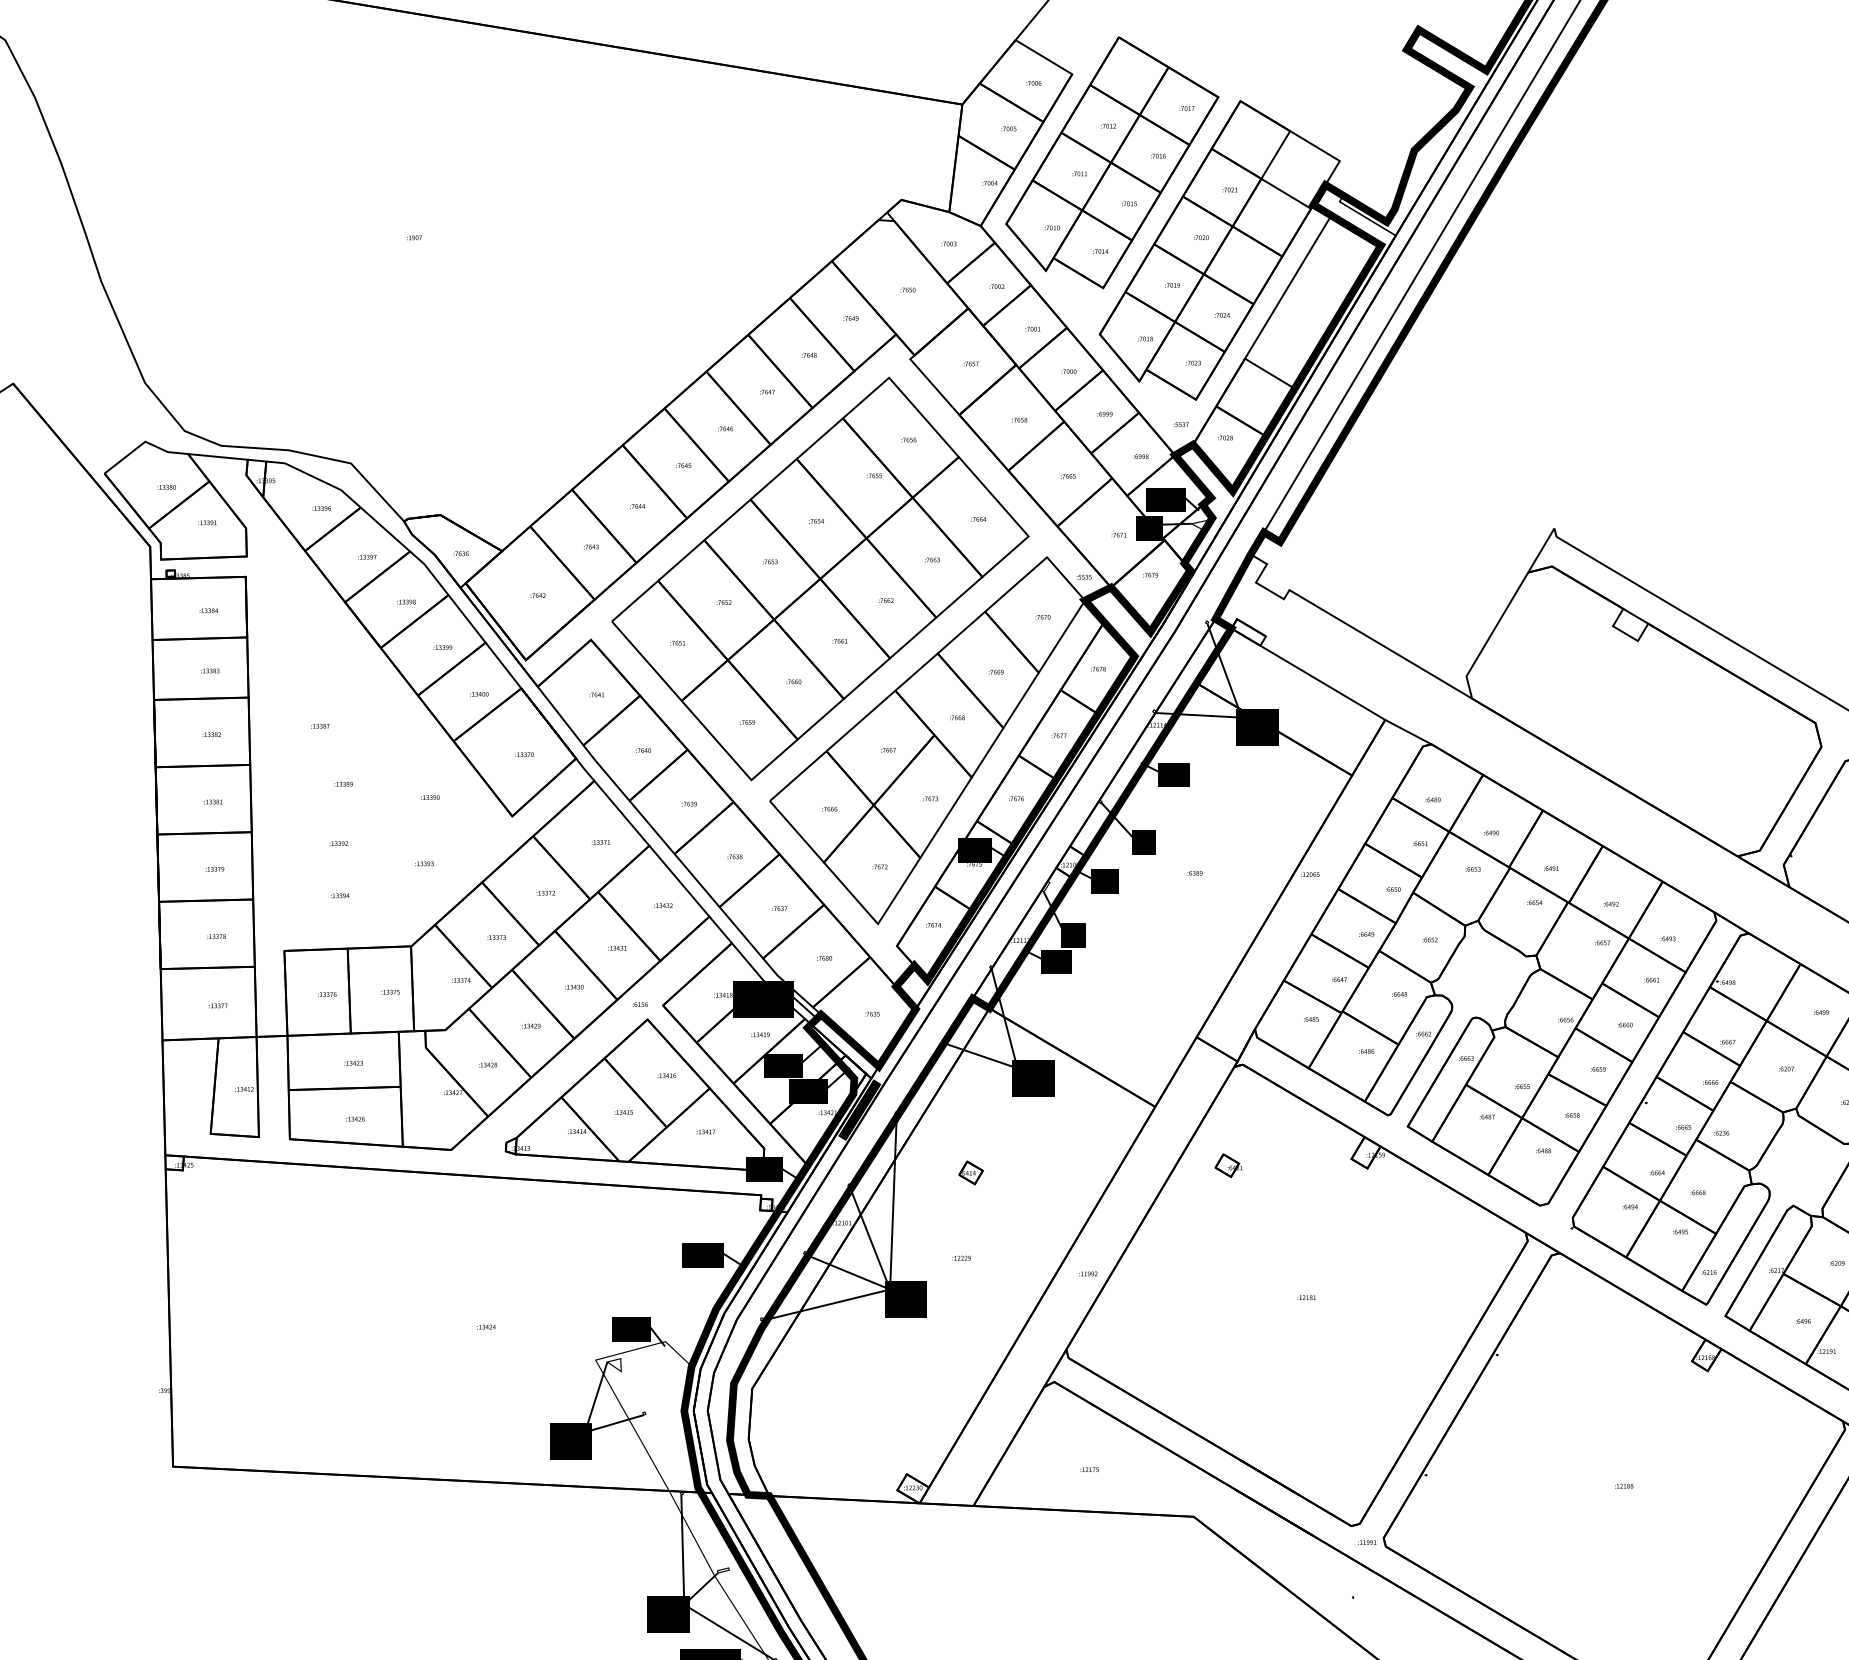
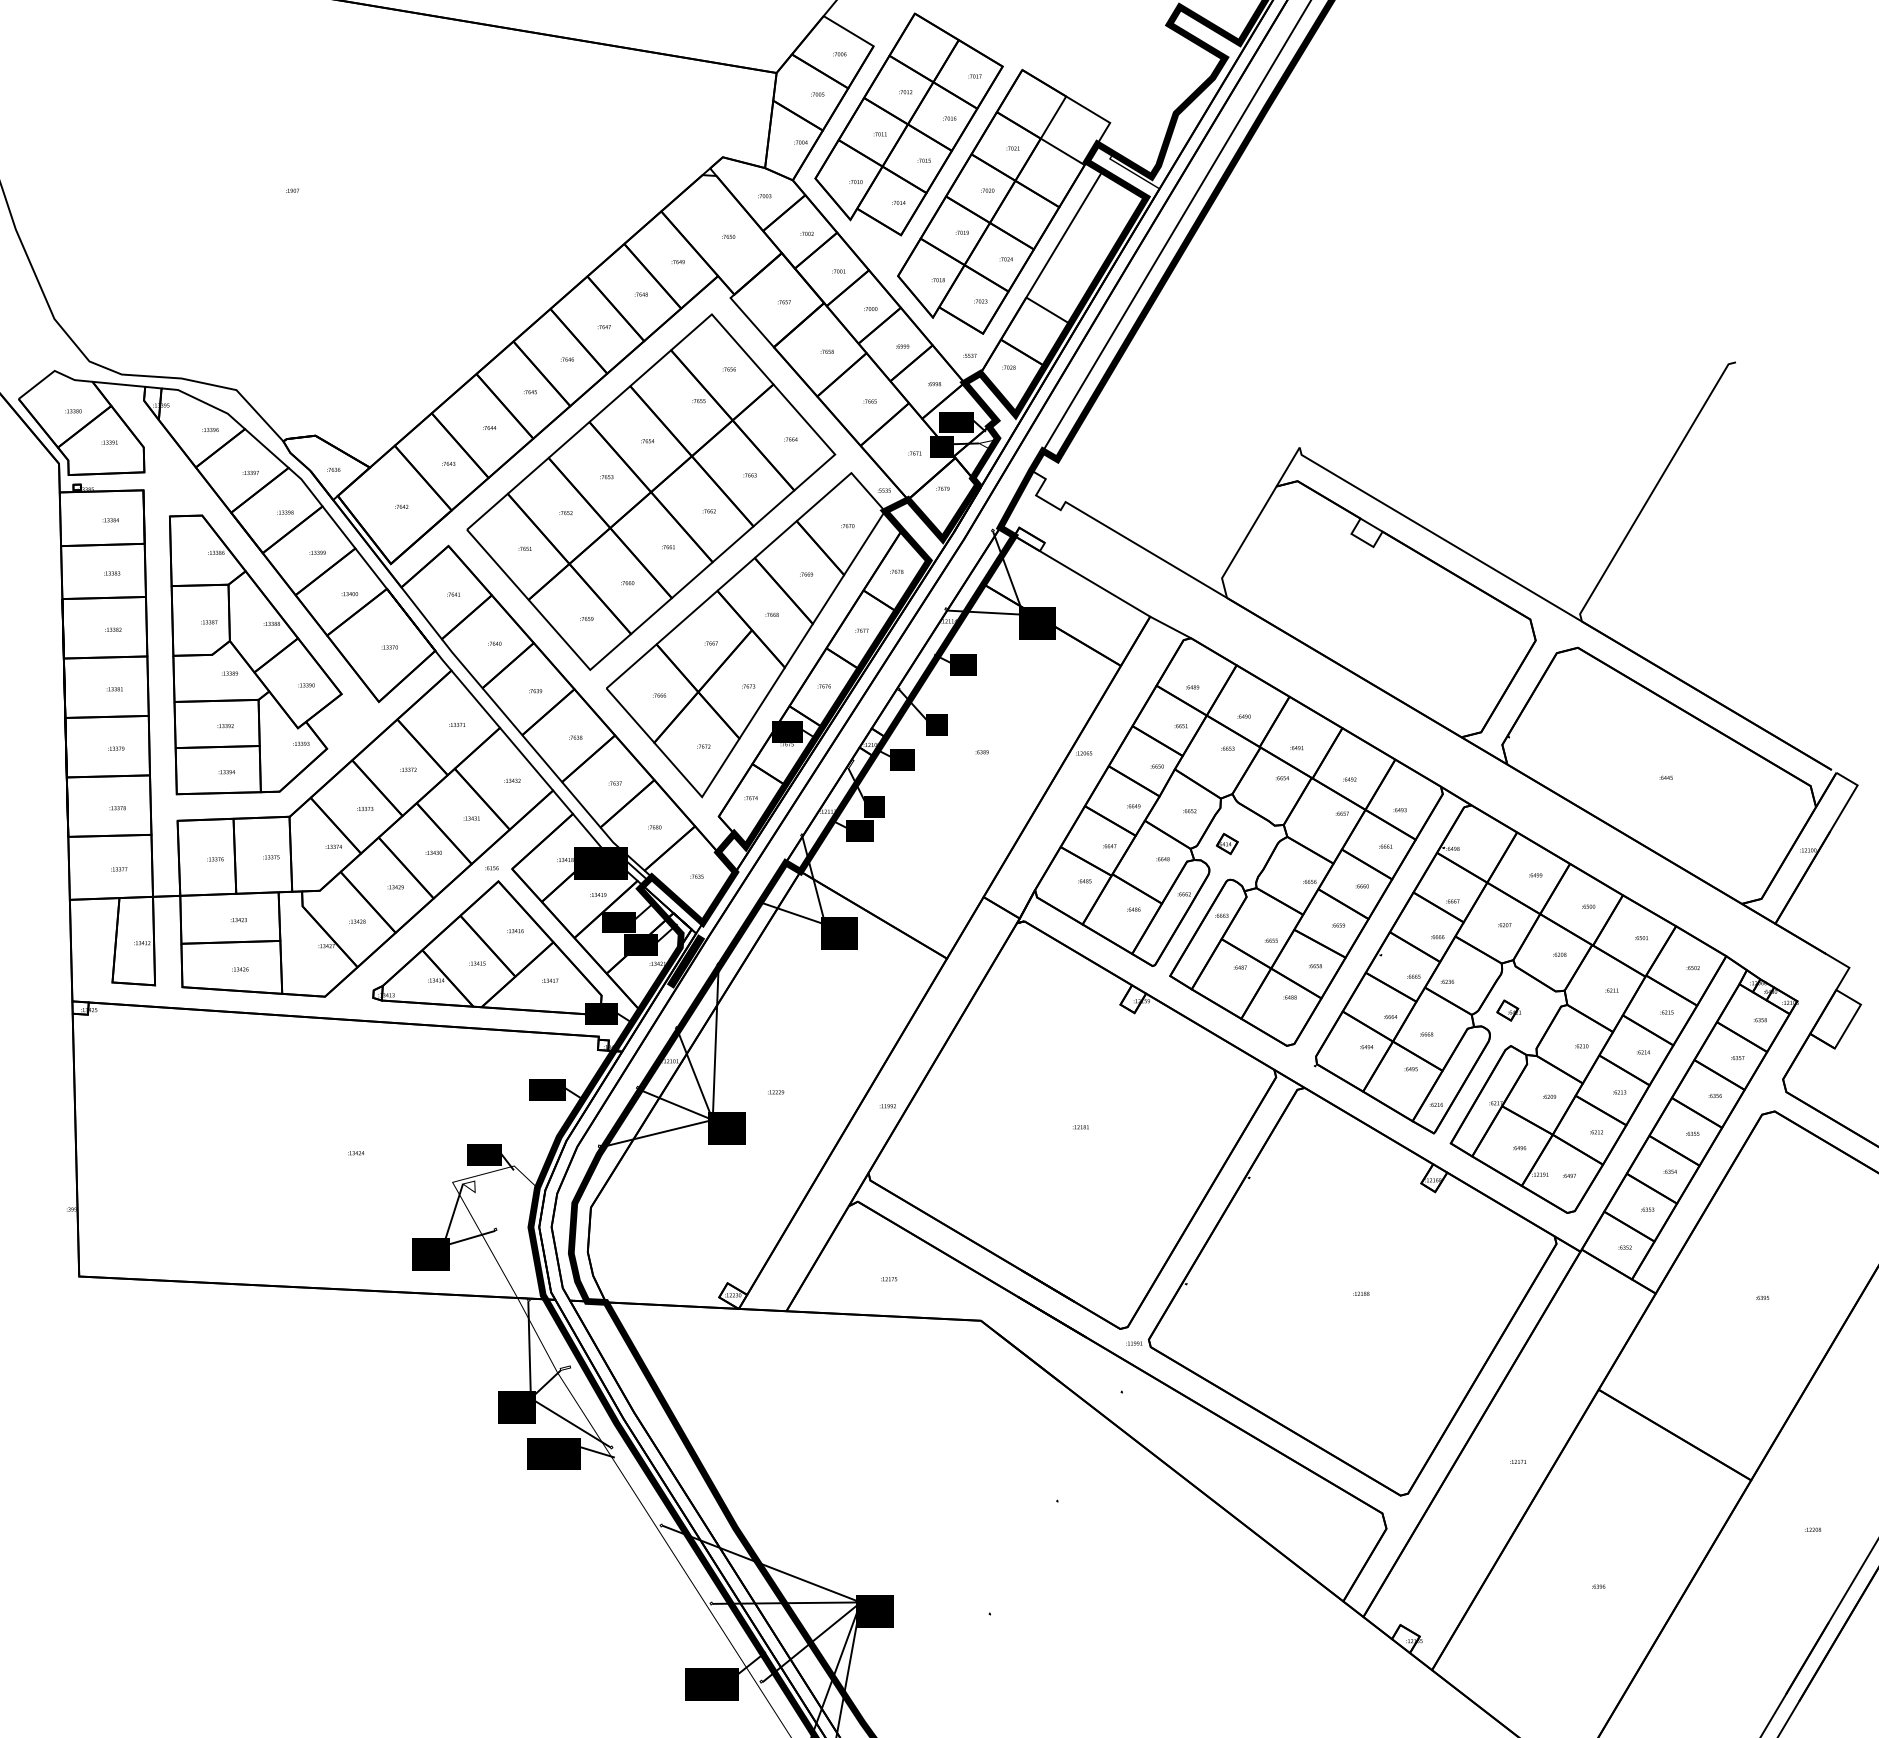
part: (372, 762) -> (255, 654), added
part: (1228, 1165) -> (1508, 1010), moved
part: (971, 1172) -> (1227, 843), moved

